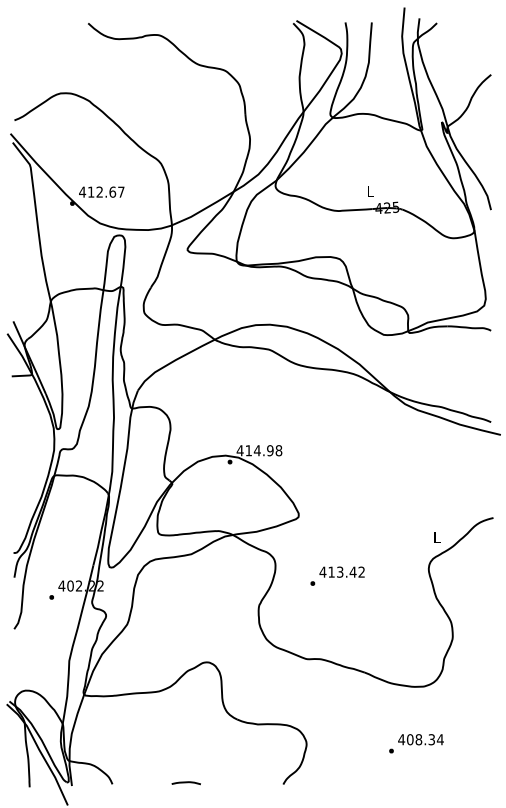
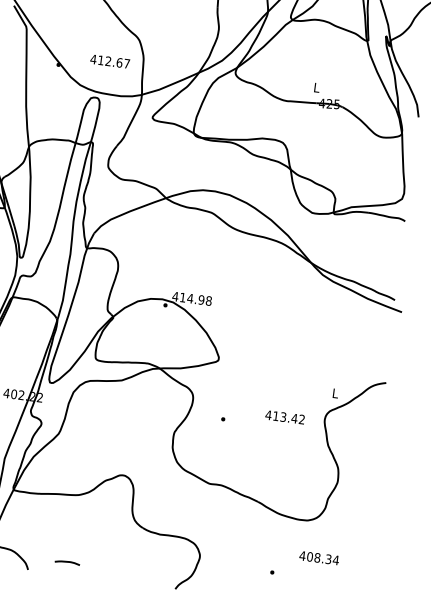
text: (101, 191) -> (109, 61), moved
text: (341, 571) -> (284, 416), moved
text: (420, 739) -> (318, 557), moved
curve: (185, 783) -> (66, 562), moved

